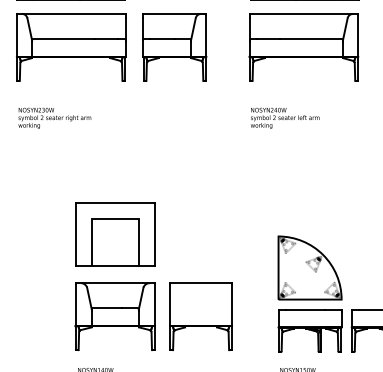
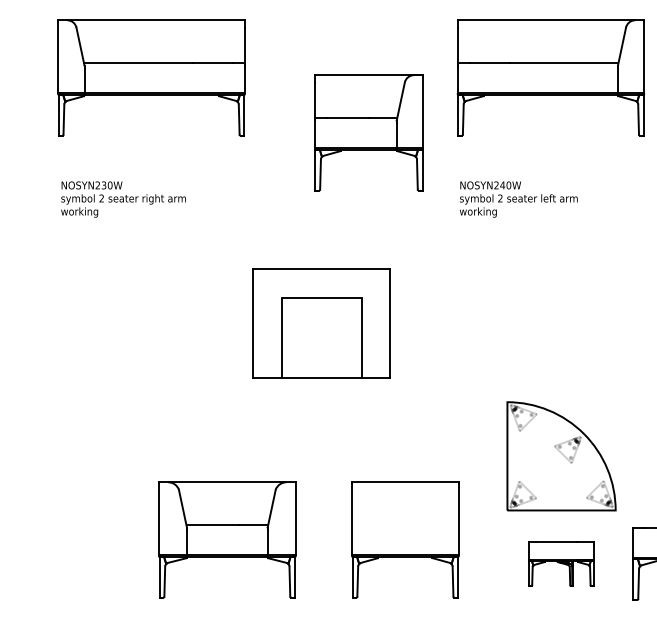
part: (174, 47) -> (368, 132), moved
part: (115, 234) -> (322, 323), moved
part: (200, 316) -> (404, 539), moved
part: (309, 330) -> (560, 563), size x0.6

